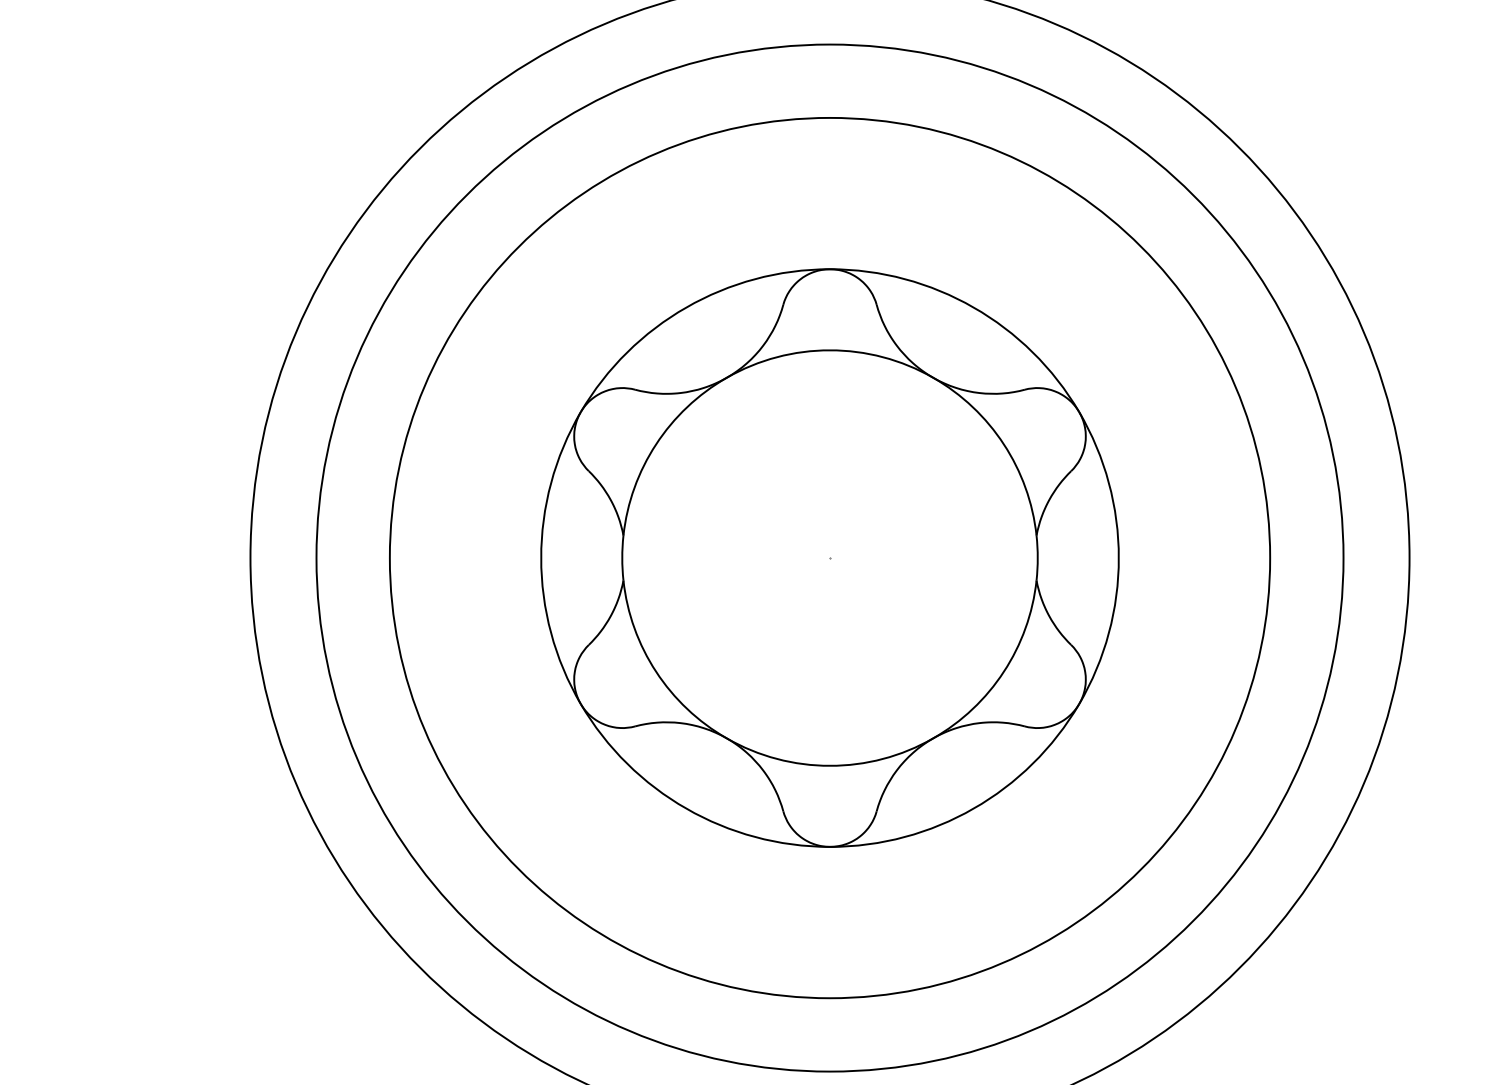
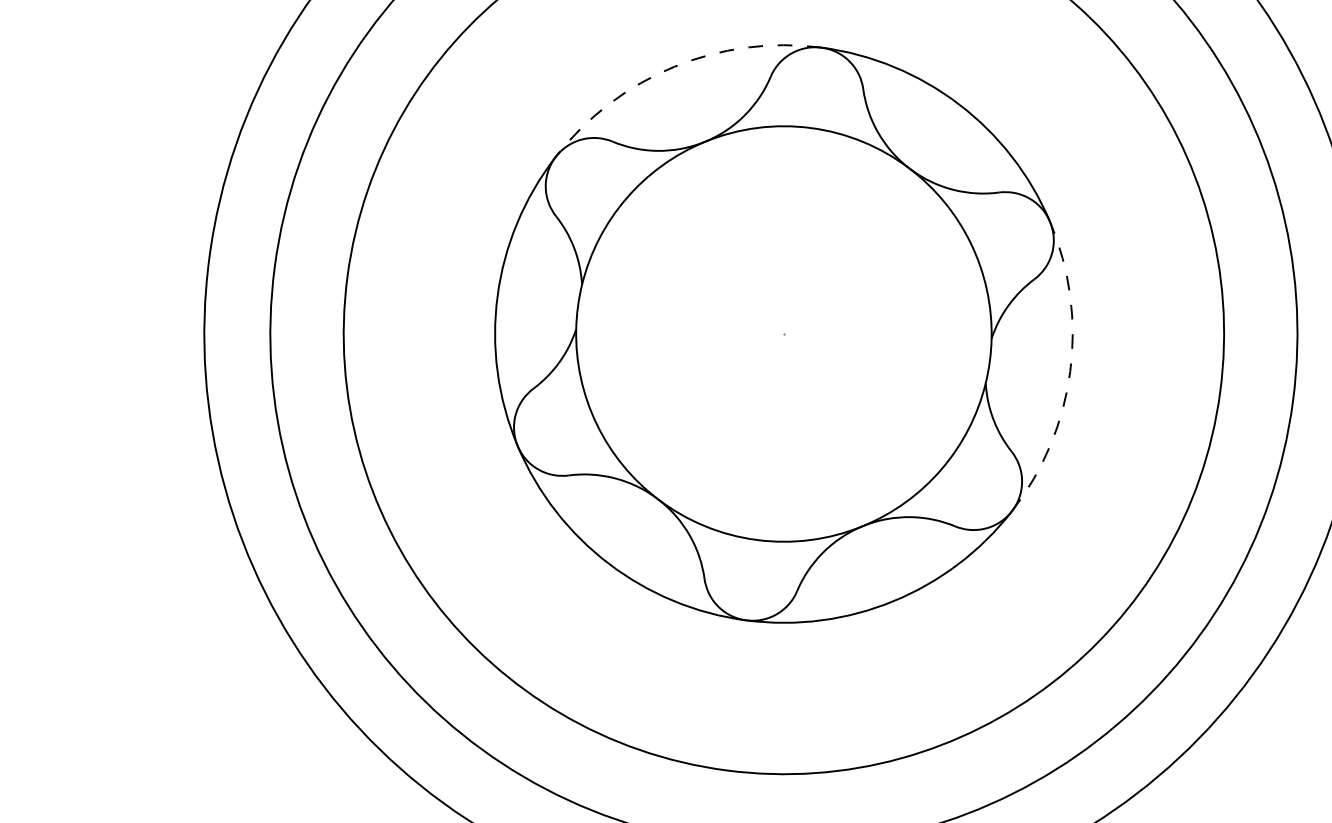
arc: (686, 307) -> (674, 66), solid -> dashed
arc: (1118, 558) -> (1069, 372), solid -> dashed

